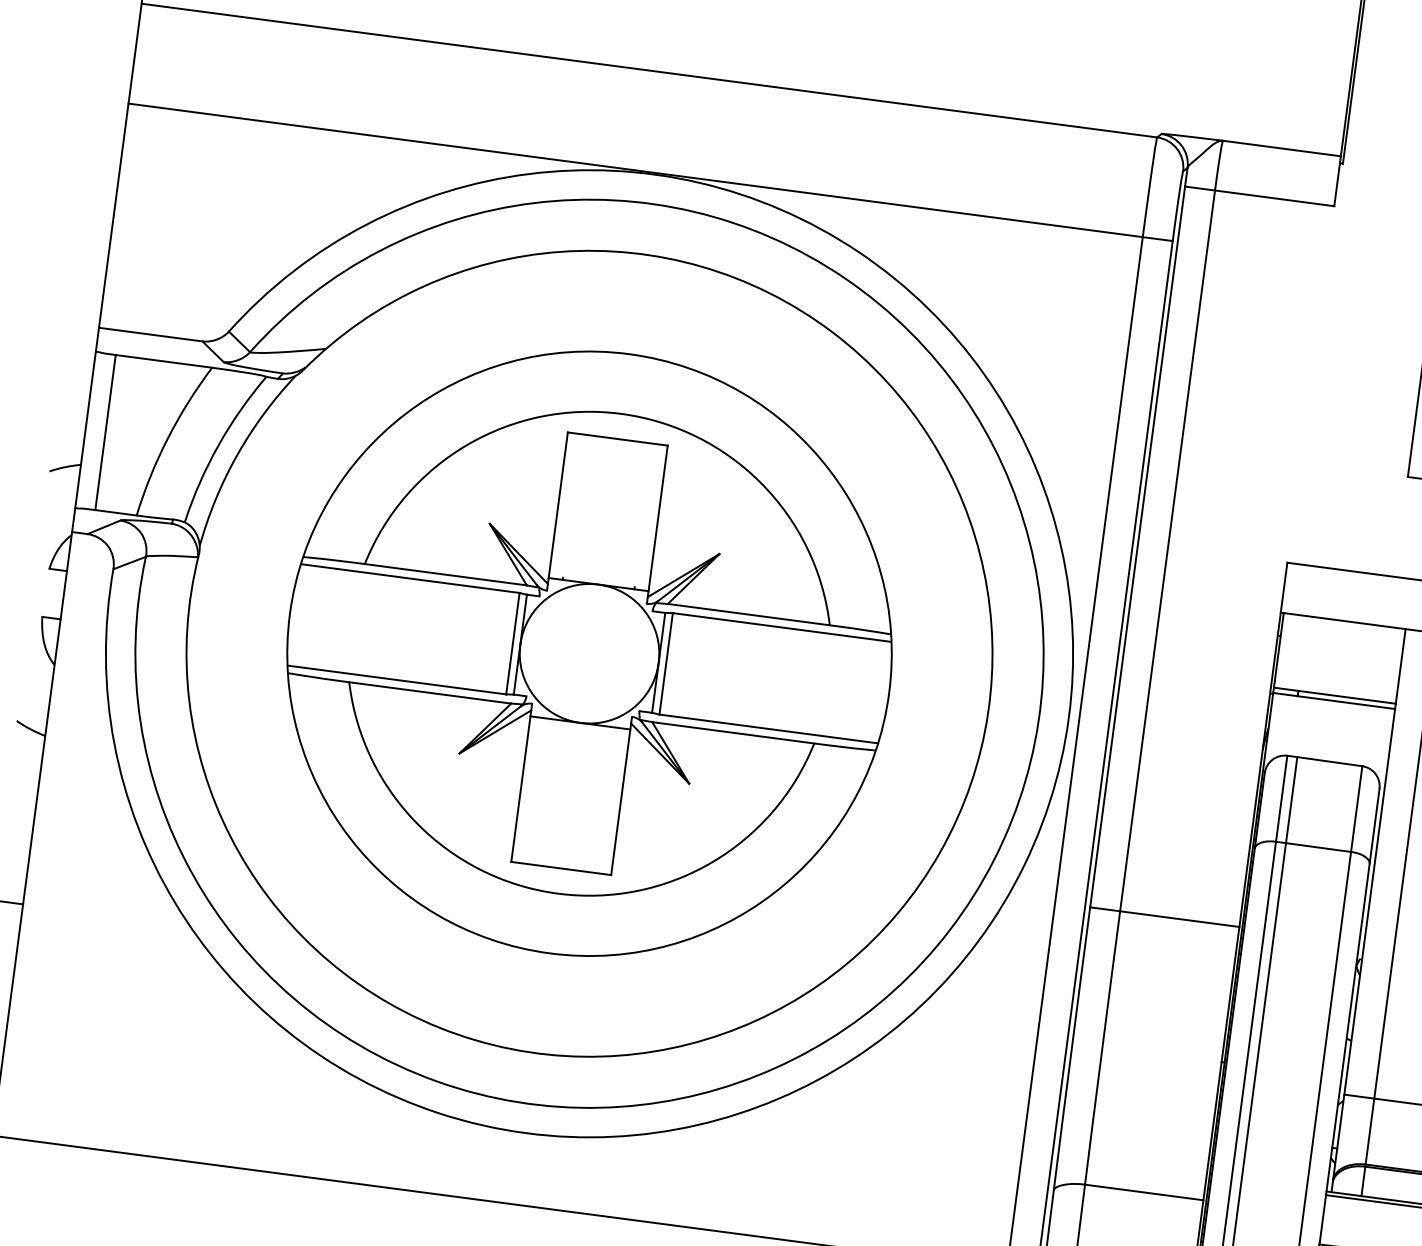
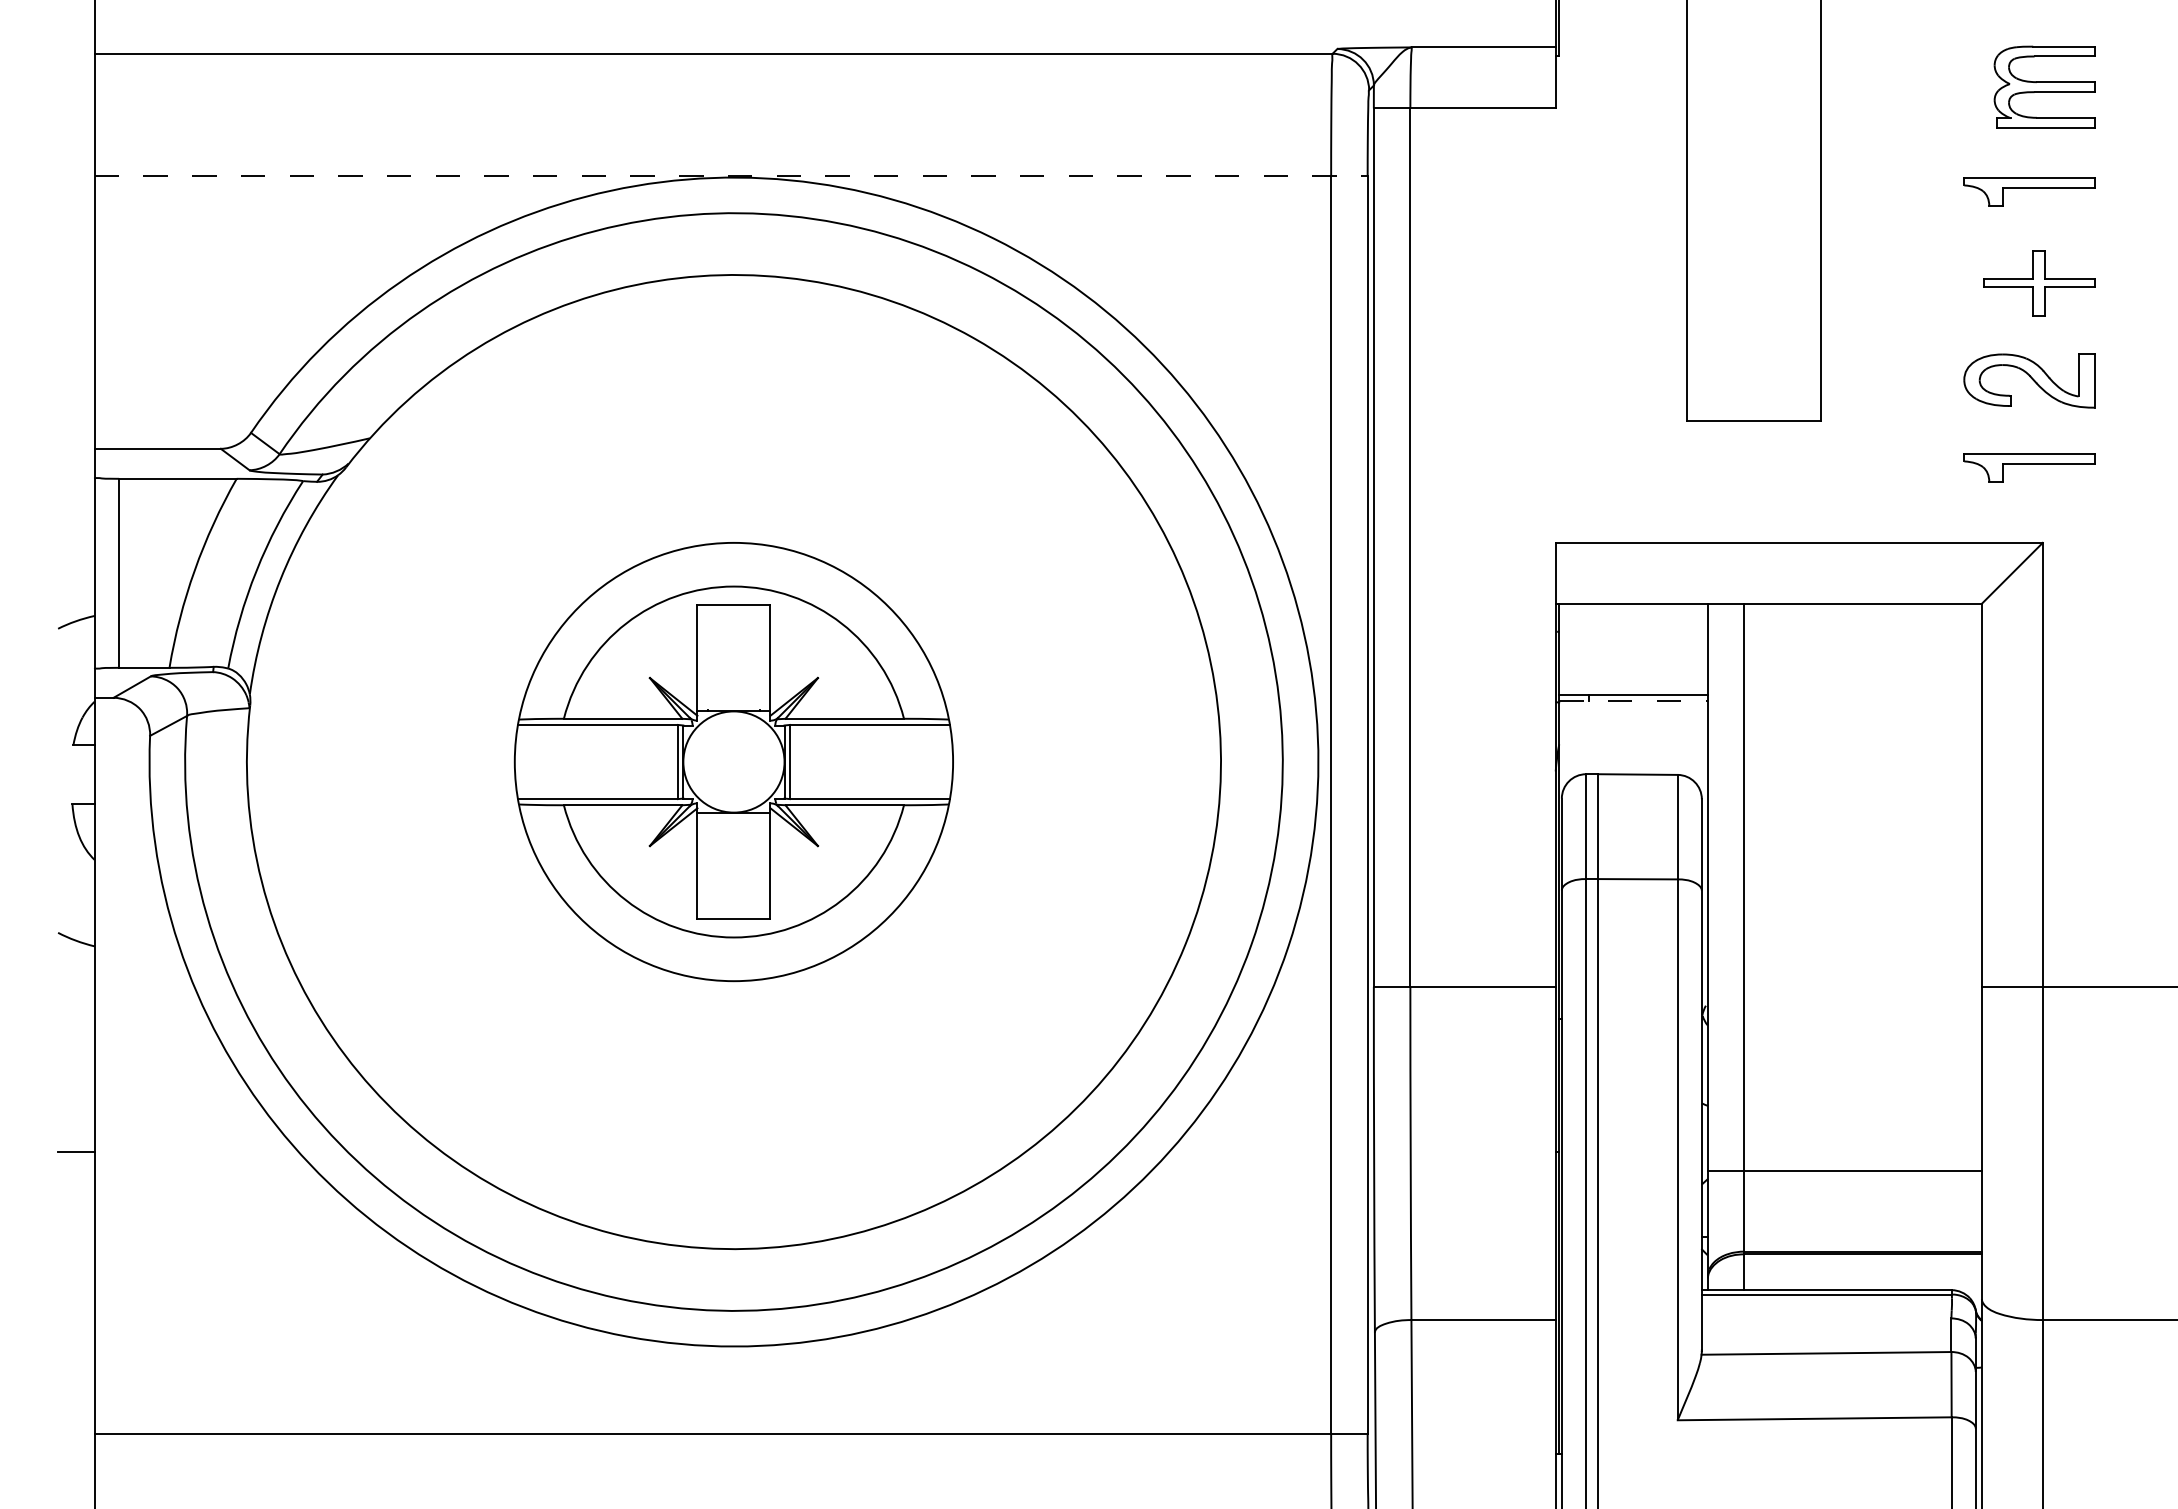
line: (650, 172) -> (731, 175), solid -> dashed
part: (589, 653) -> (733, 761), size x0.6
line: (1334, 701) -> (1634, 701), solid -> dashed

